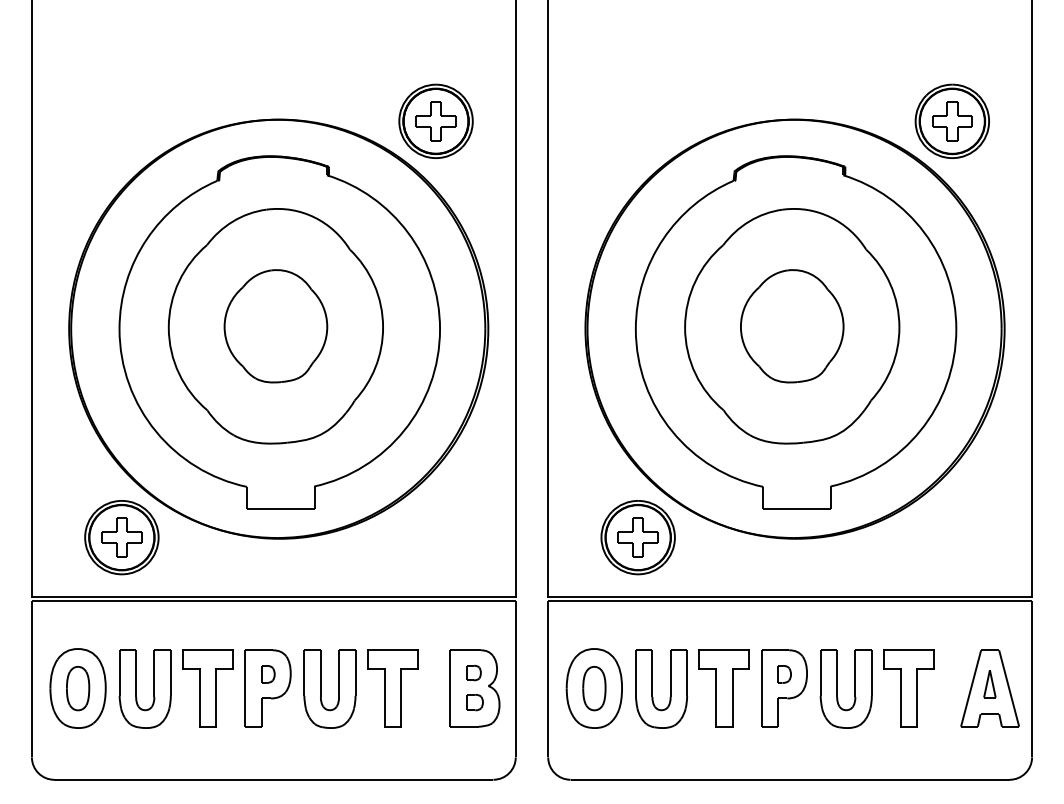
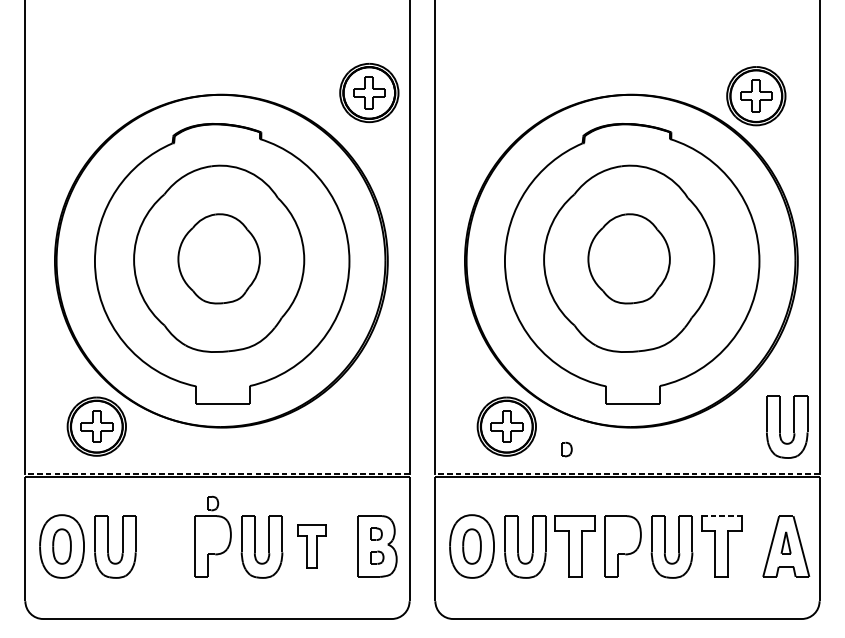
part: (435, 120) -> (368, 92), moved
part: (982, 537) -> (780, 426), added
line: (273, 596) -> (217, 473), solid -> dashed
line: (790, 596) -> (627, 473), solid -> dashed
line: (909, 650) -> (722, 516), solid -> dashed
part: (268, 674) -> (213, 503), moved
part: (784, 674) -> (566, 449), moved
part: (207, 688) -> (164, 546), removed
part: (392, 688) -> (311, 546), size x0.7

